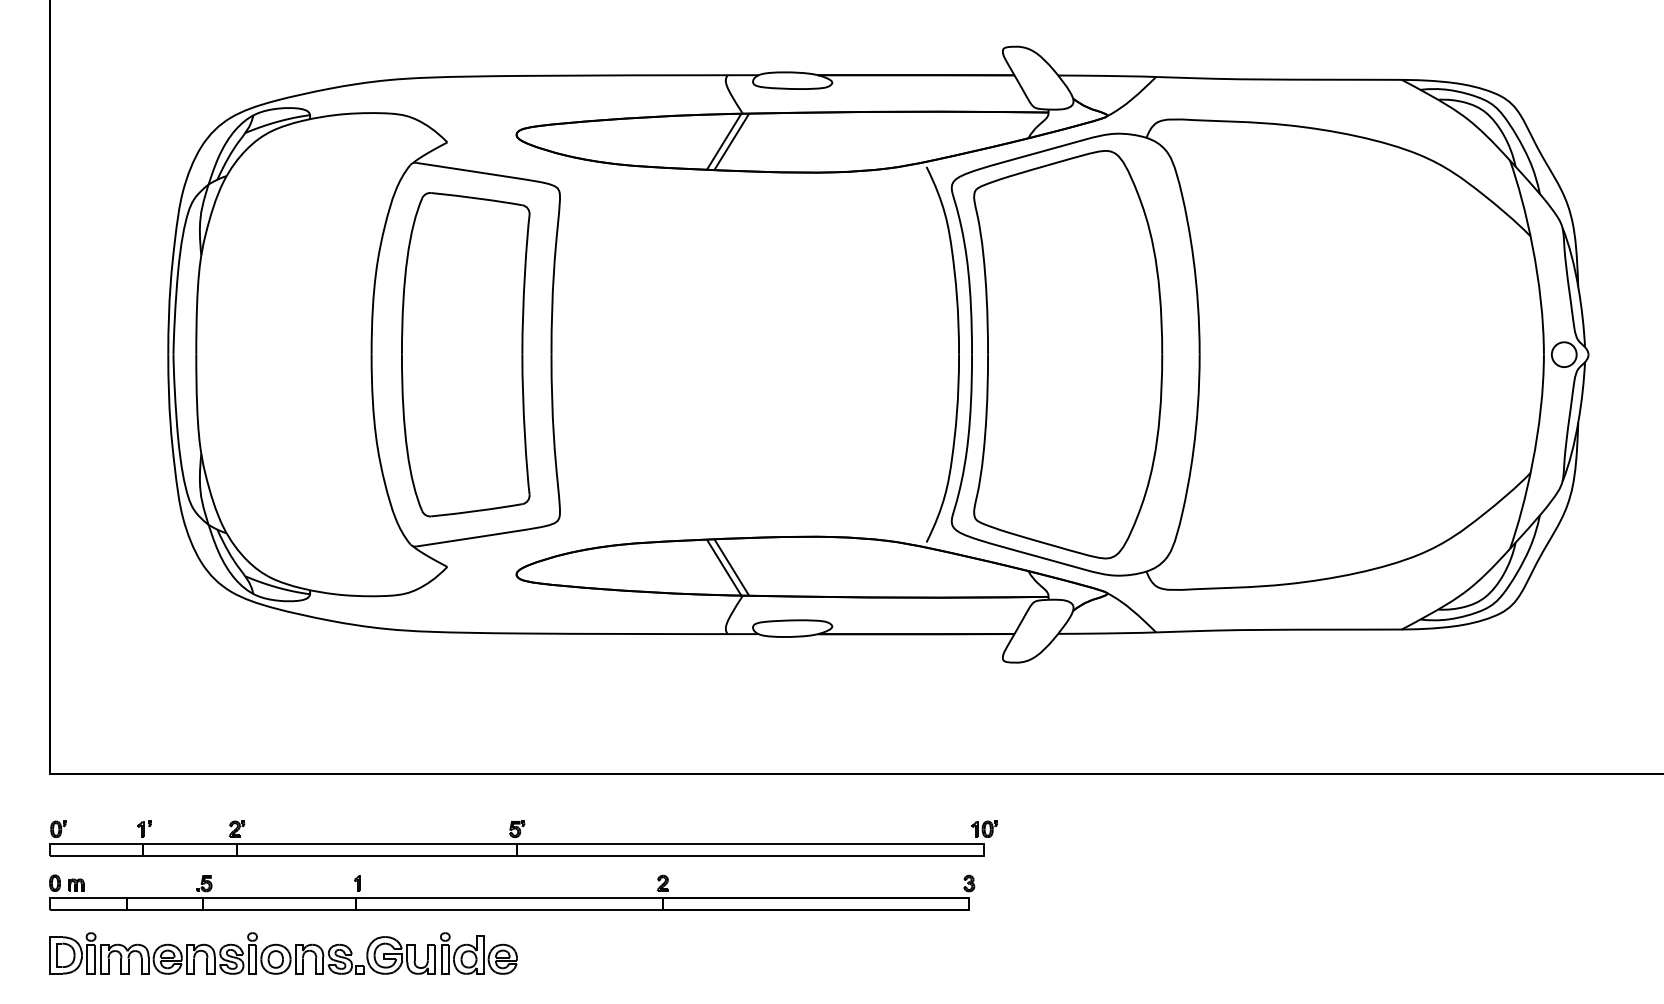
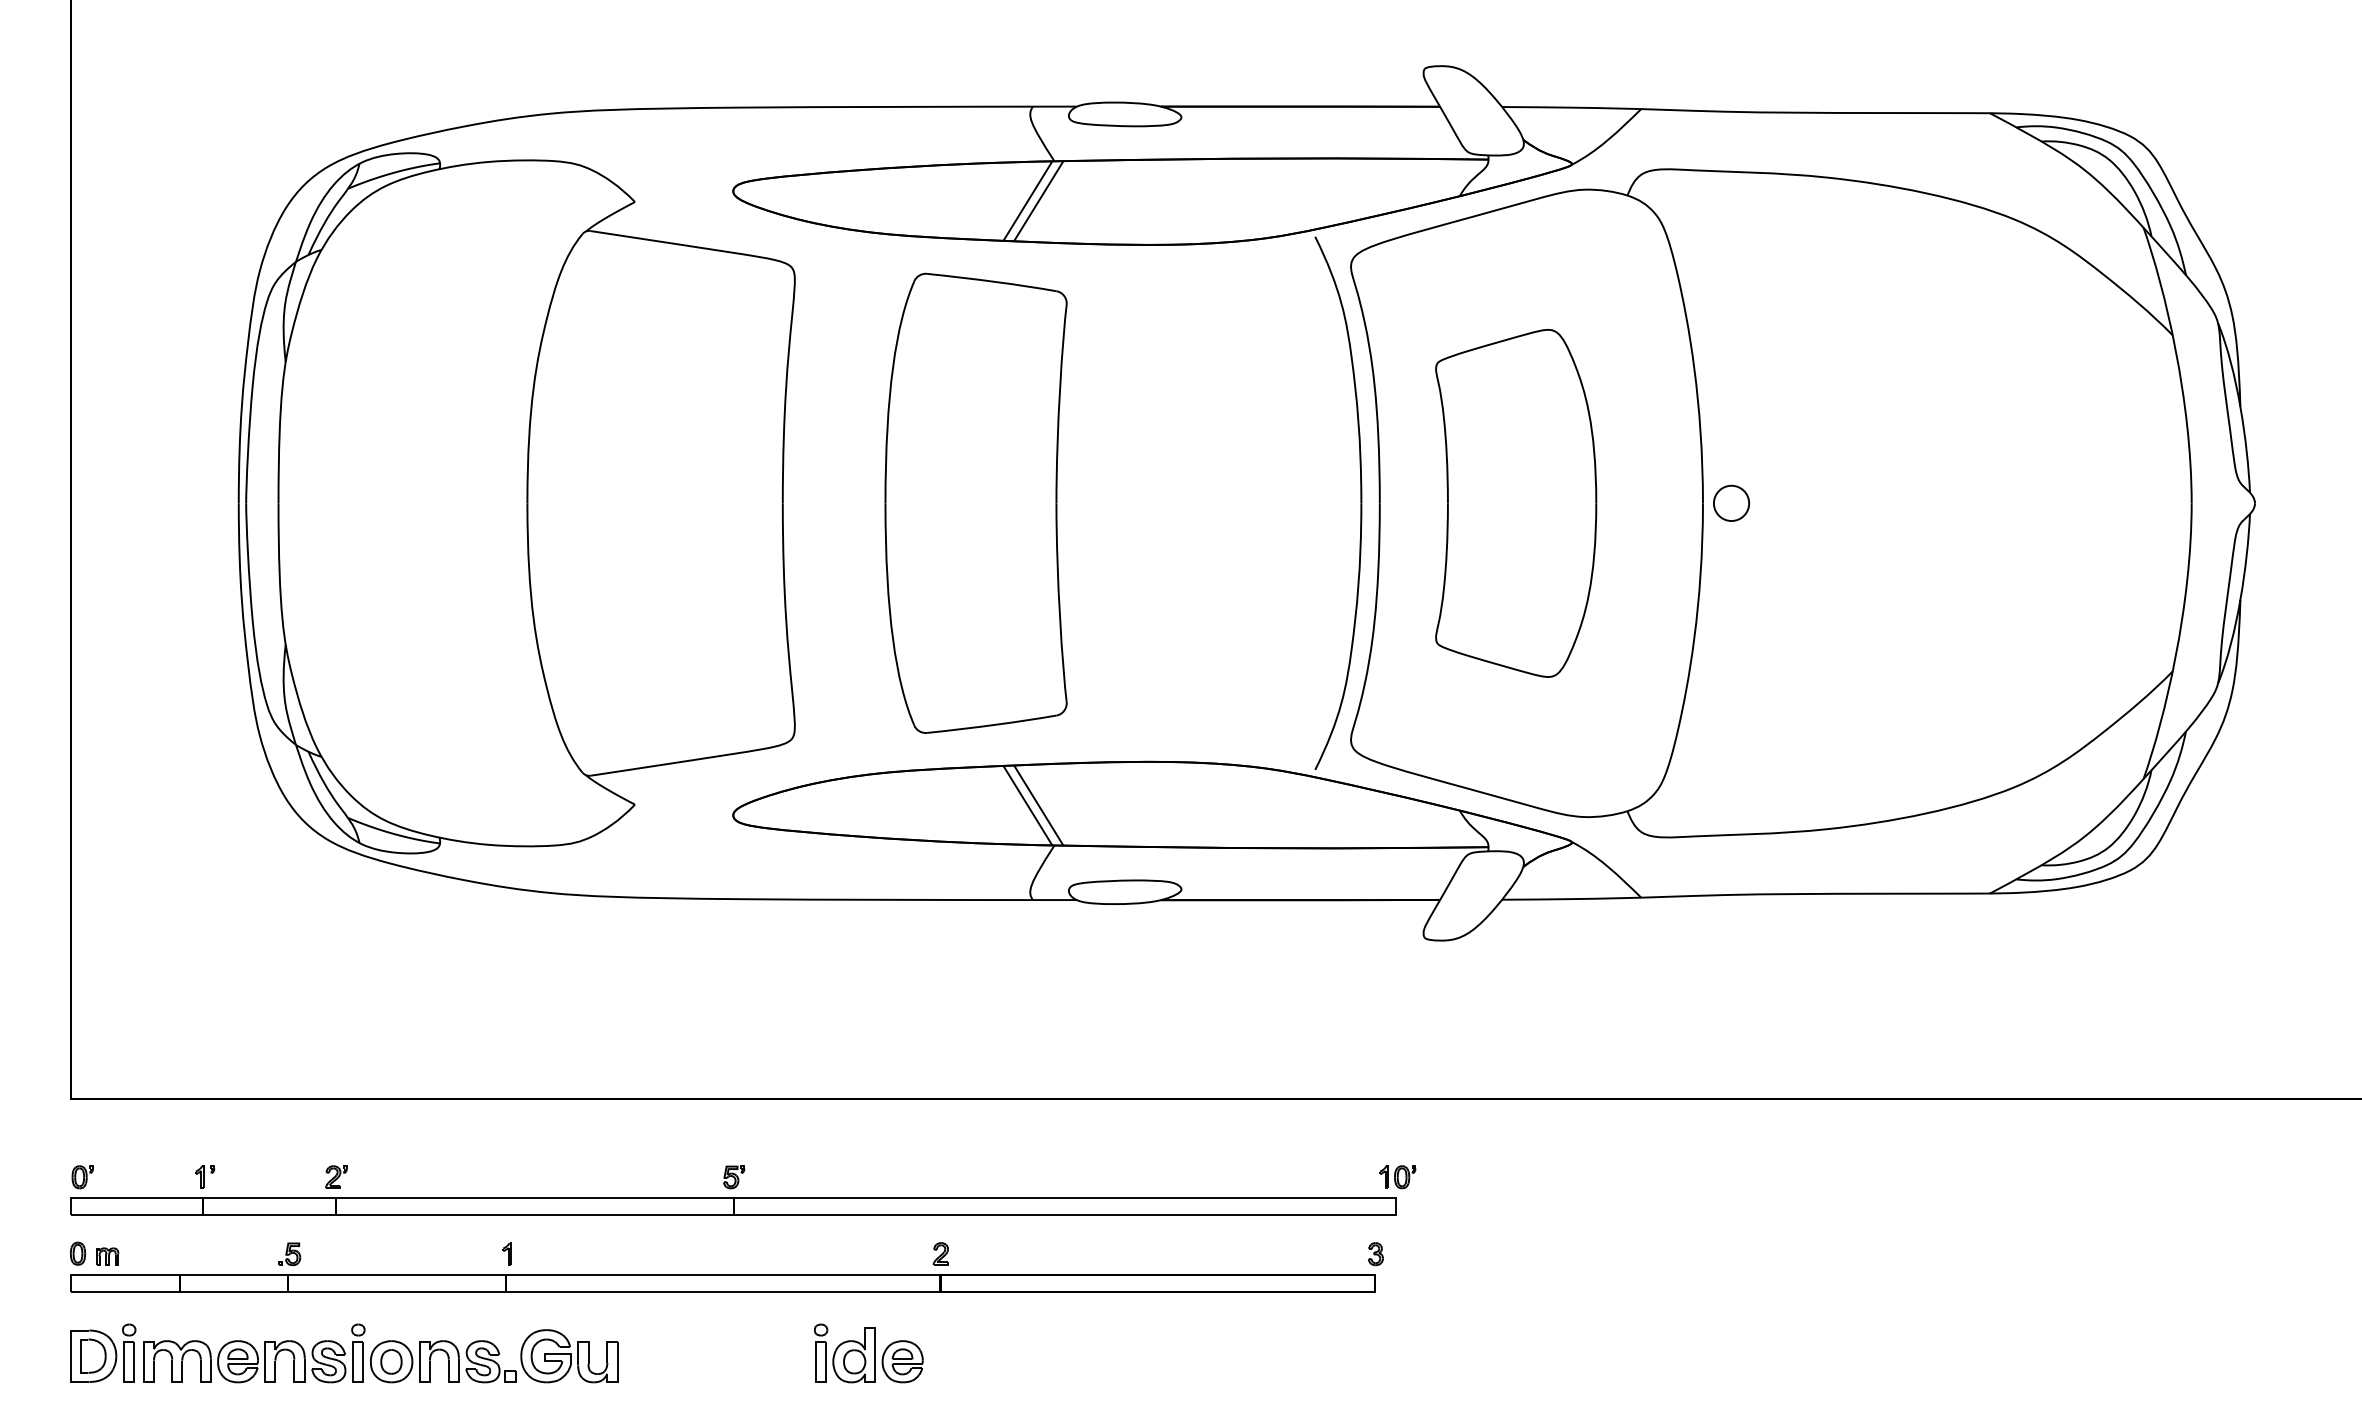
part: (465, 354) -> (975, 502), moved
part: (1067, 354) -> (1515, 503), size x0.6
circle: (1564, 354) -> (1731, 502), moved
part: (478, 953) -> (868, 1353), moved

